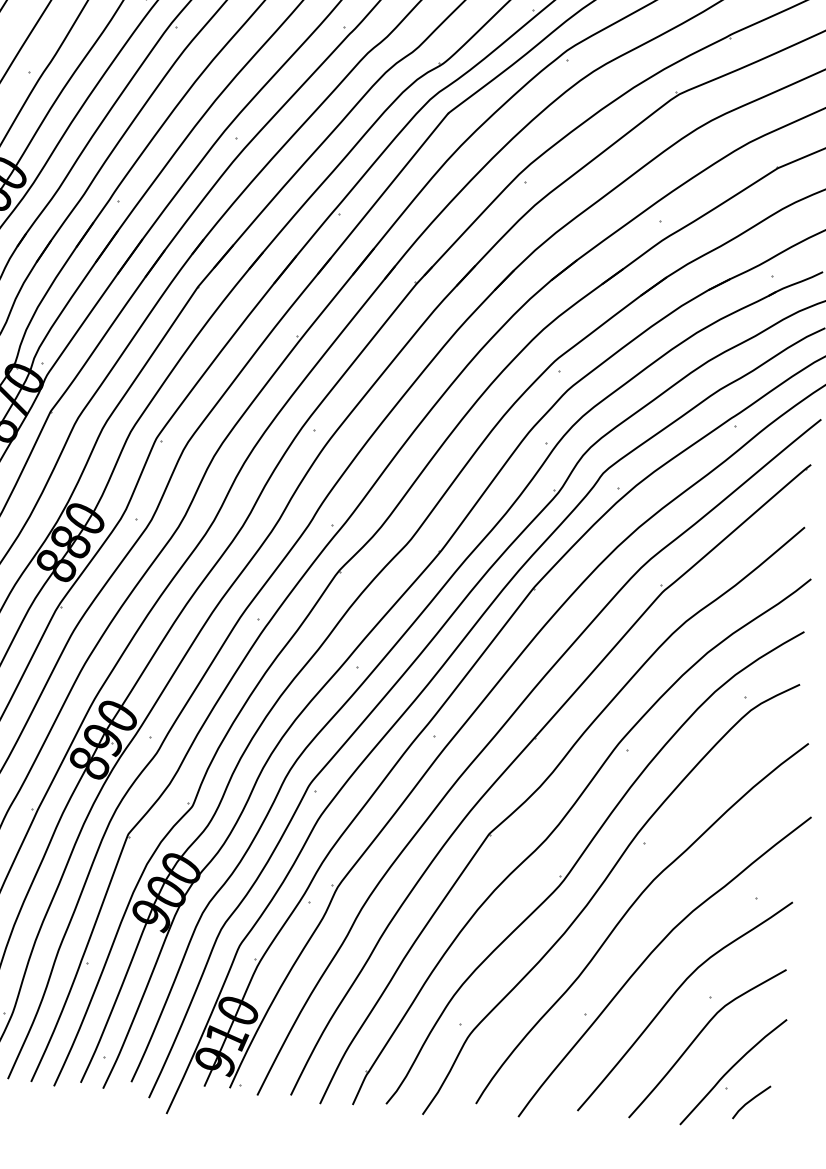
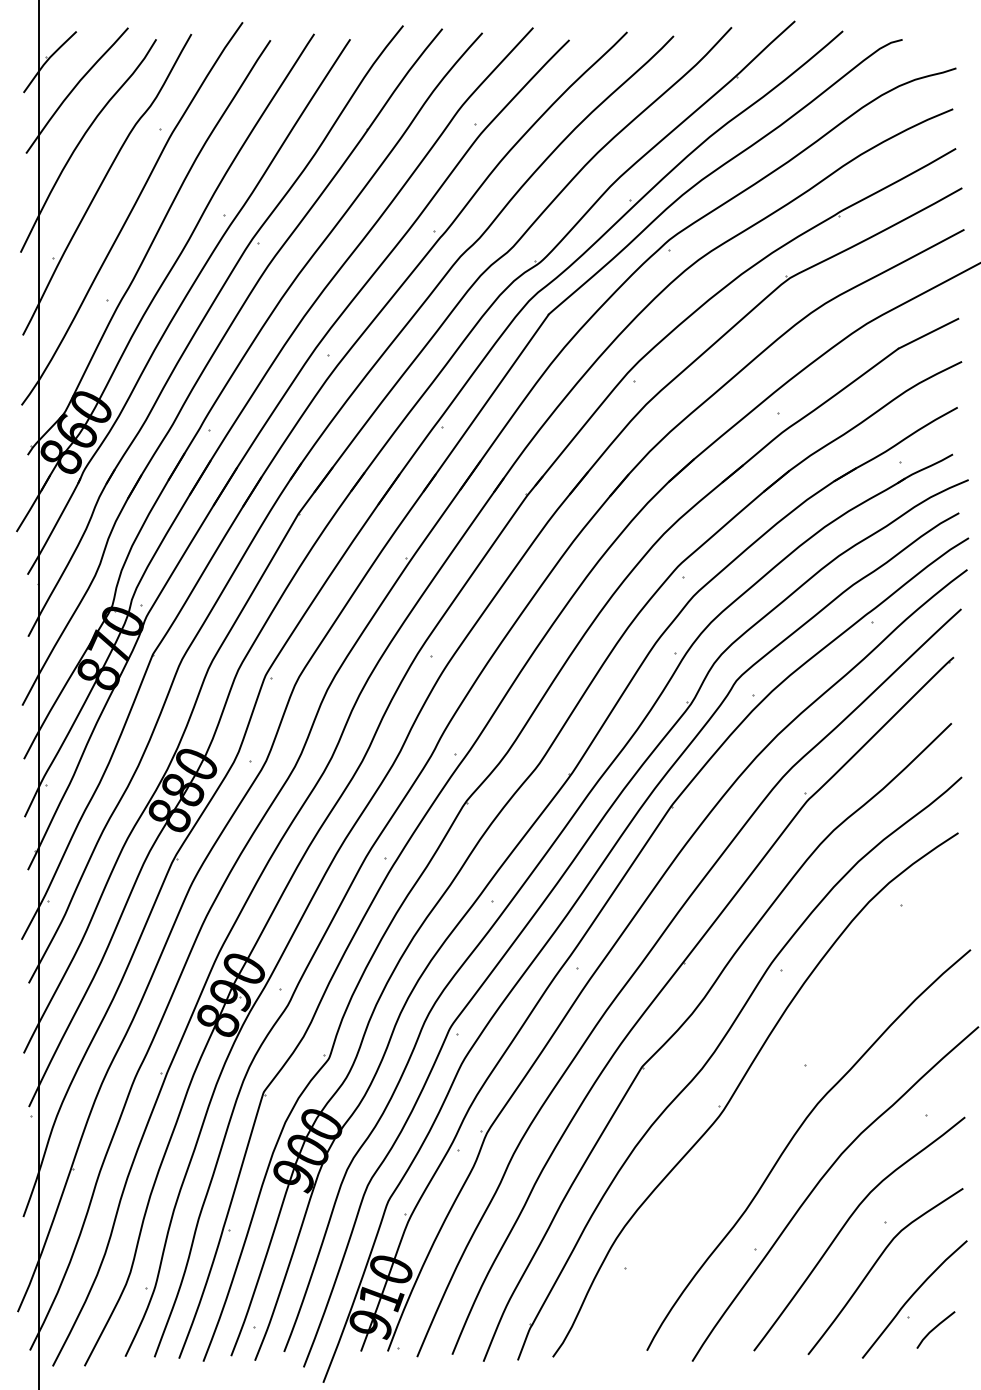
curve: (598, 891) -> (760, 1119), removed

